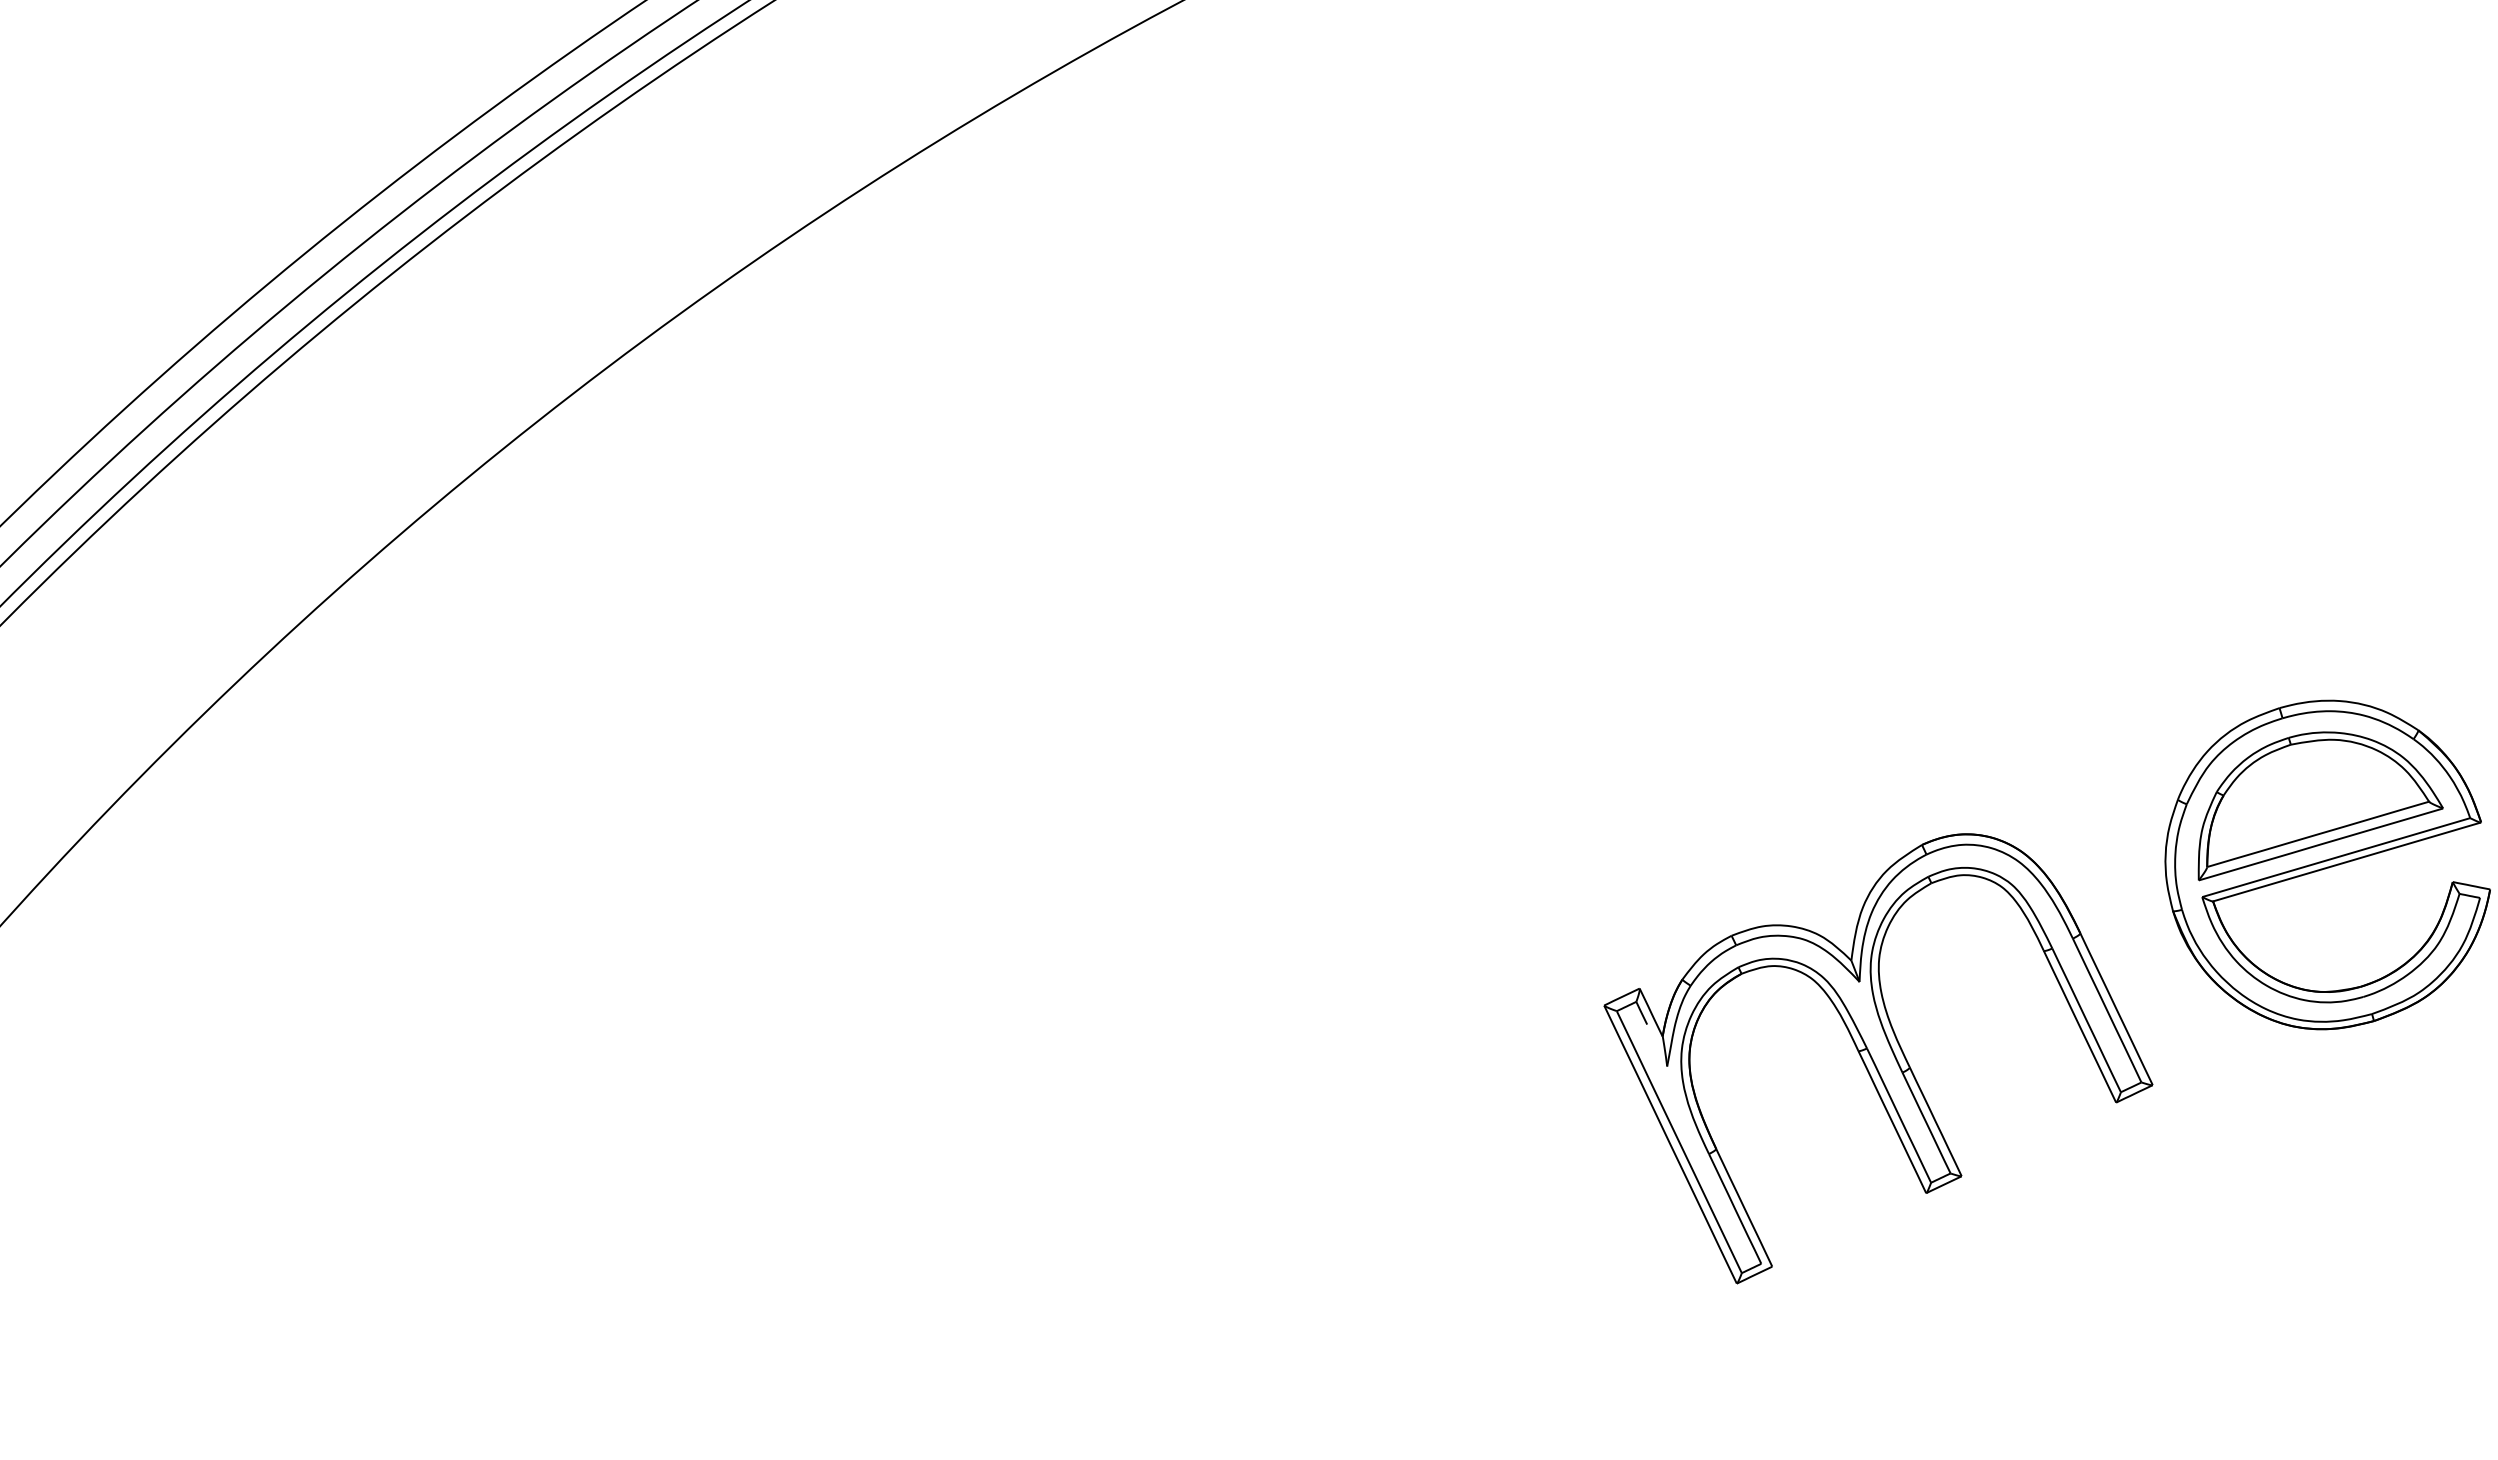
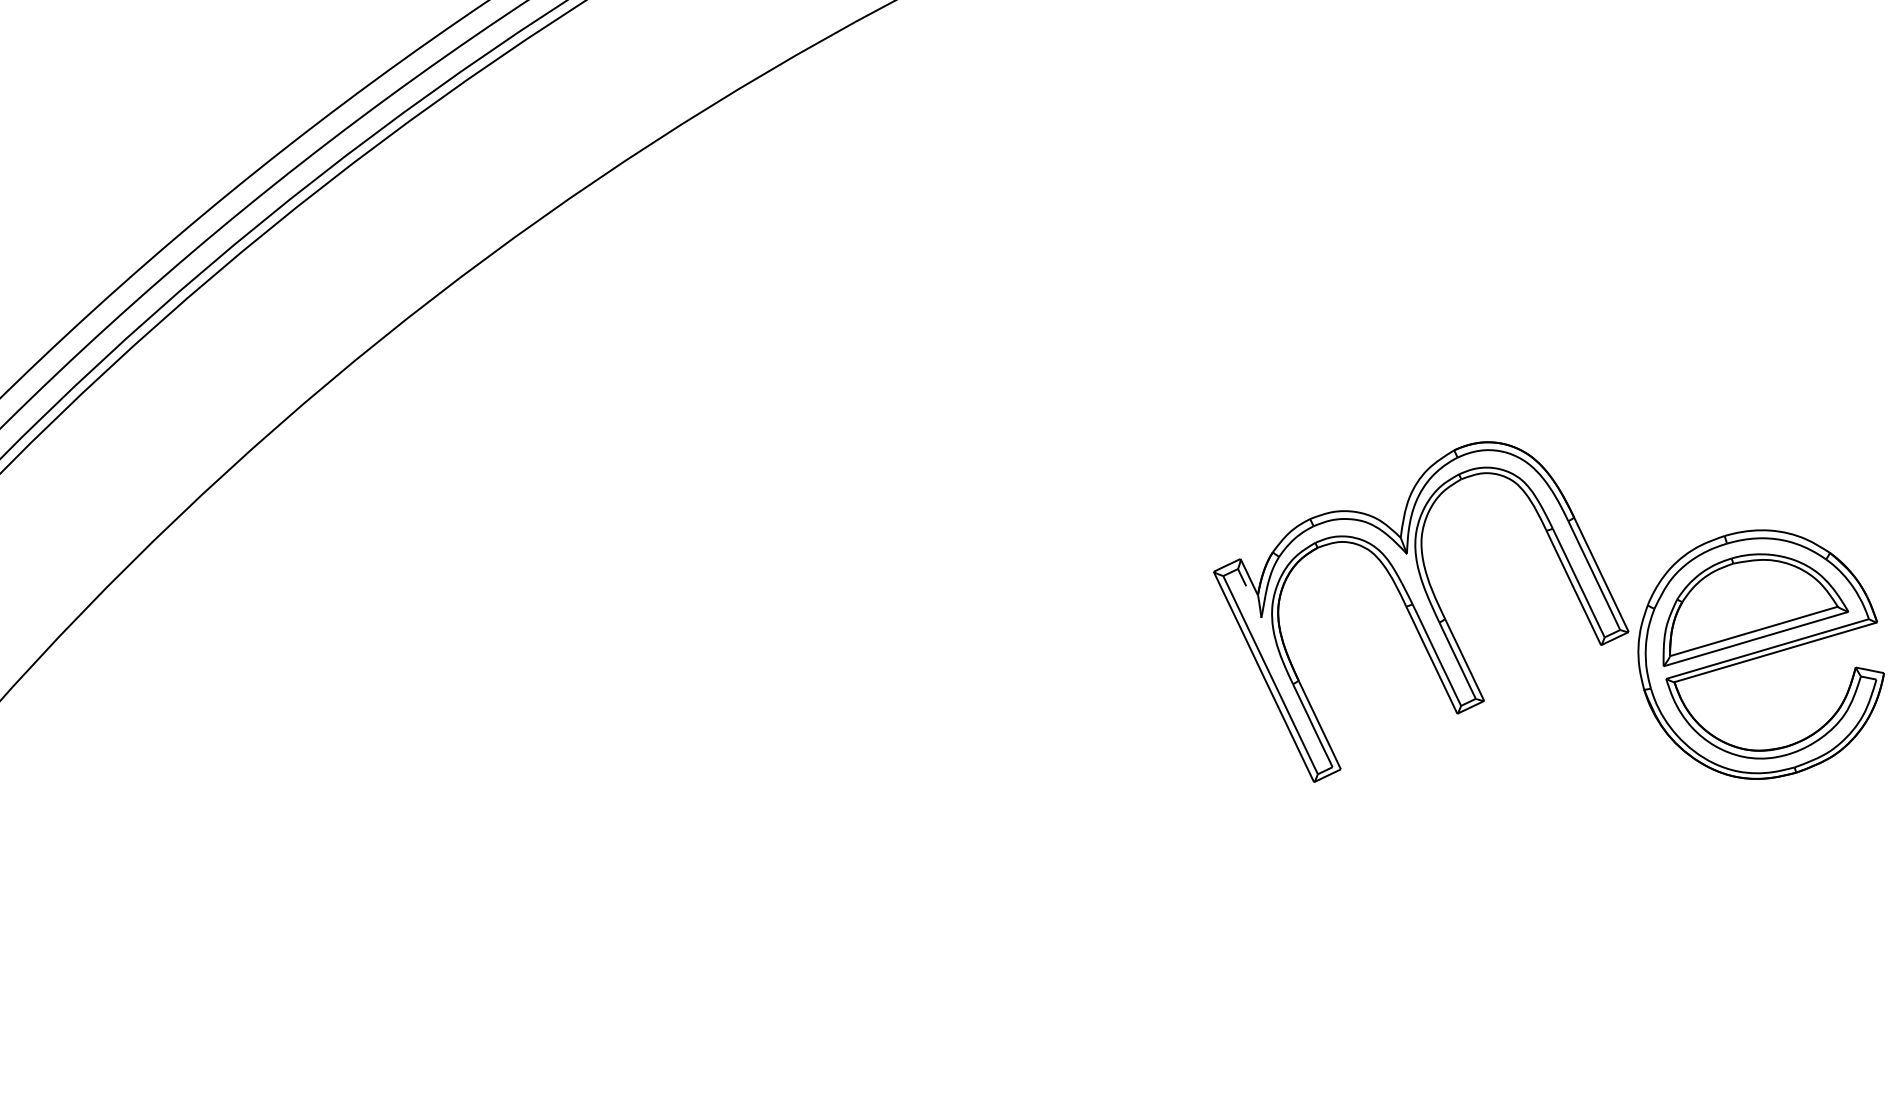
part: (1878, 1058) -> (1421, 611), moved

